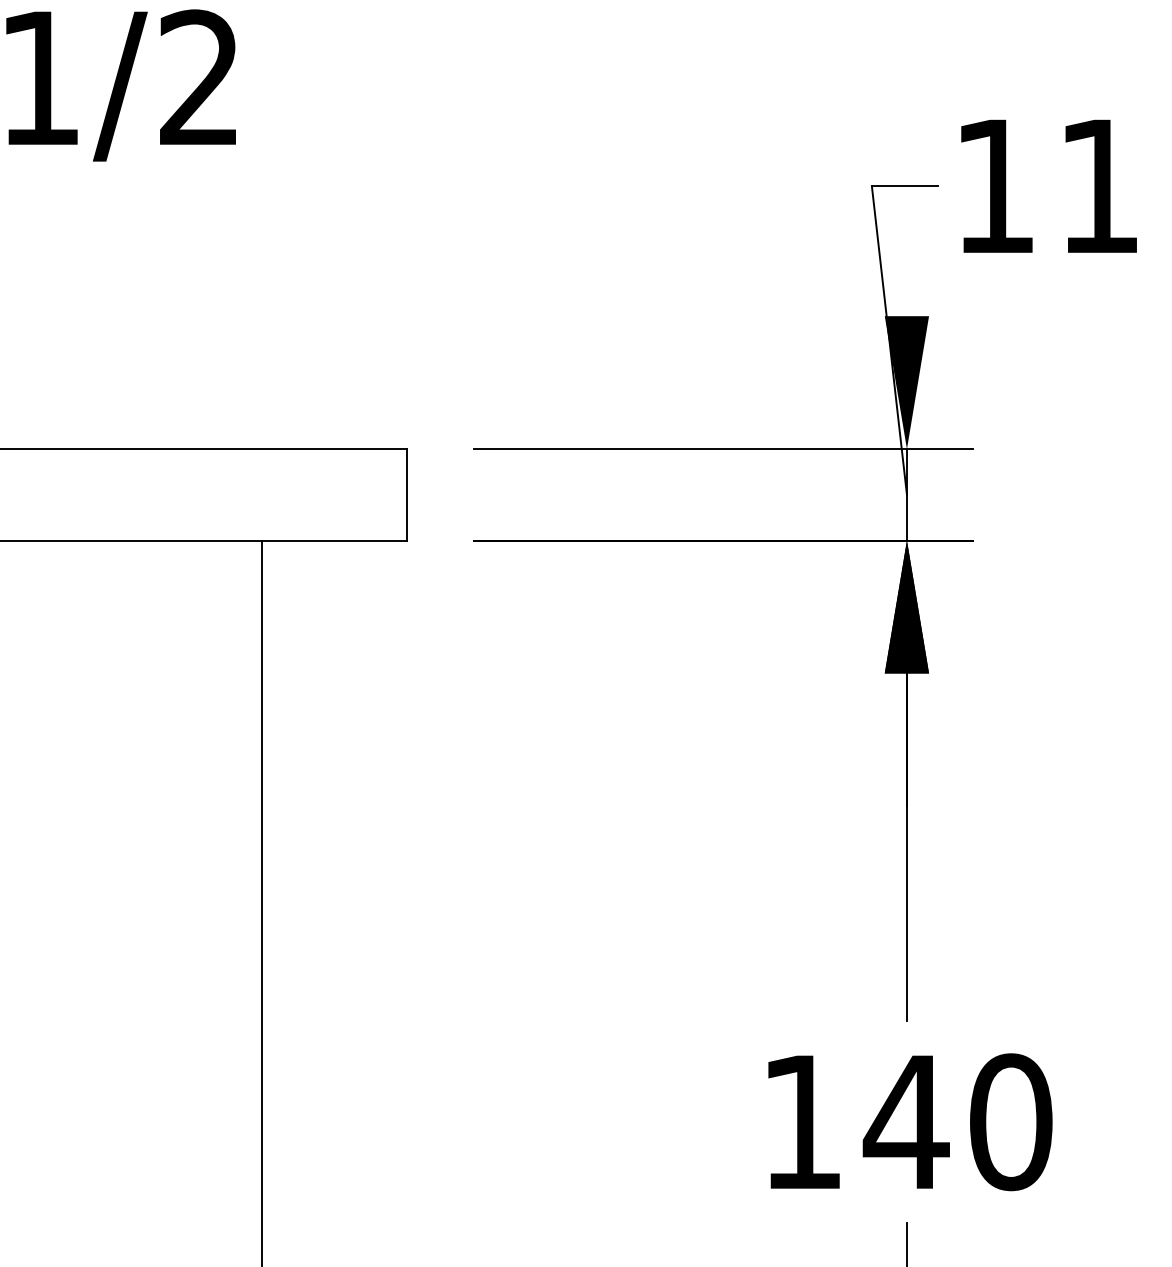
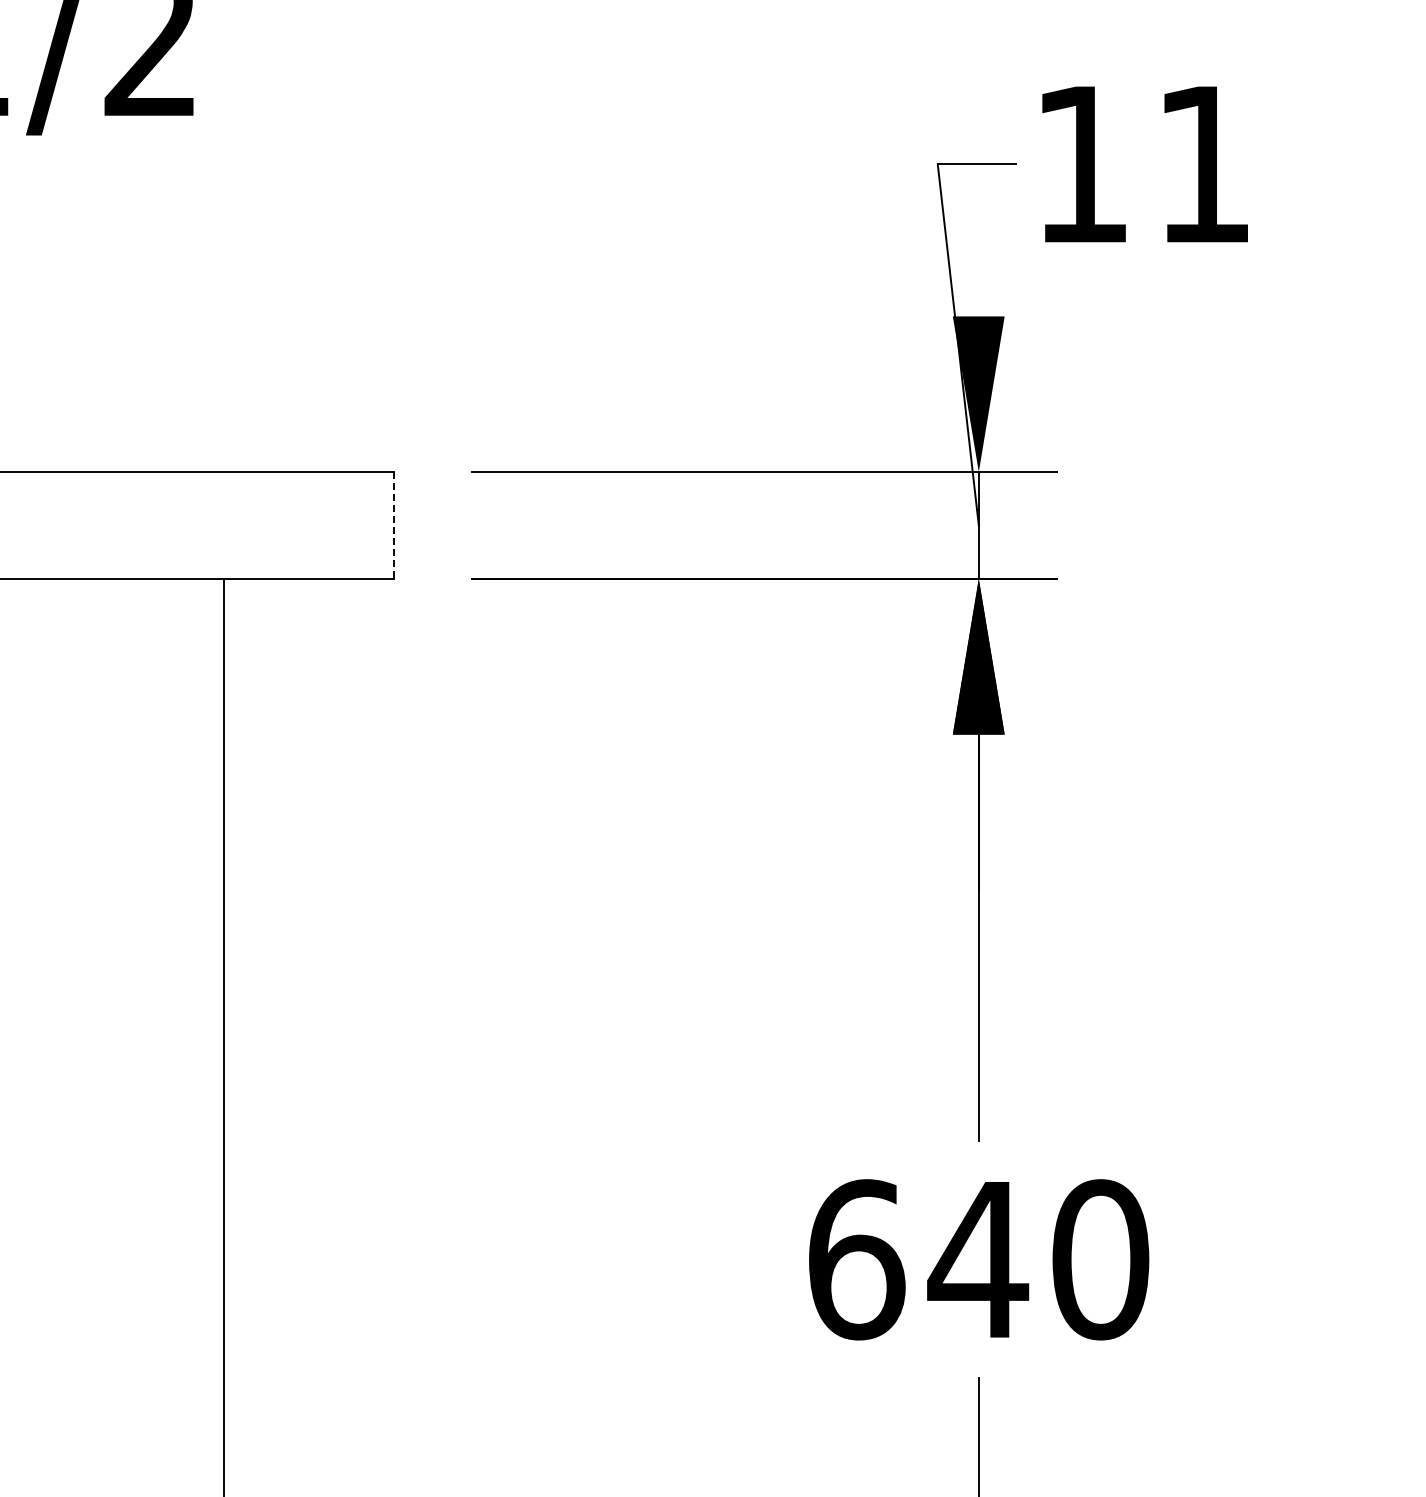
line: (407, 495) -> (394, 526), solid -> dashed
text: (803, 1121) -> (857, 1259), 140 -> 640

